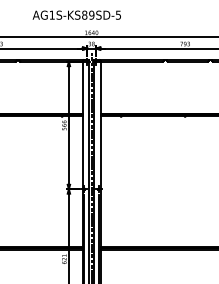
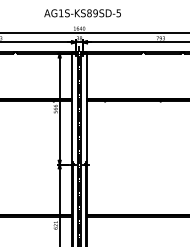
text: (76, 15) -> (82, 13), moved

